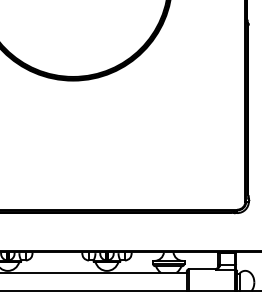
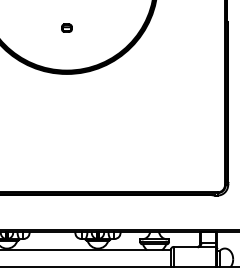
part: (72, 29) -> (66, 27), added

